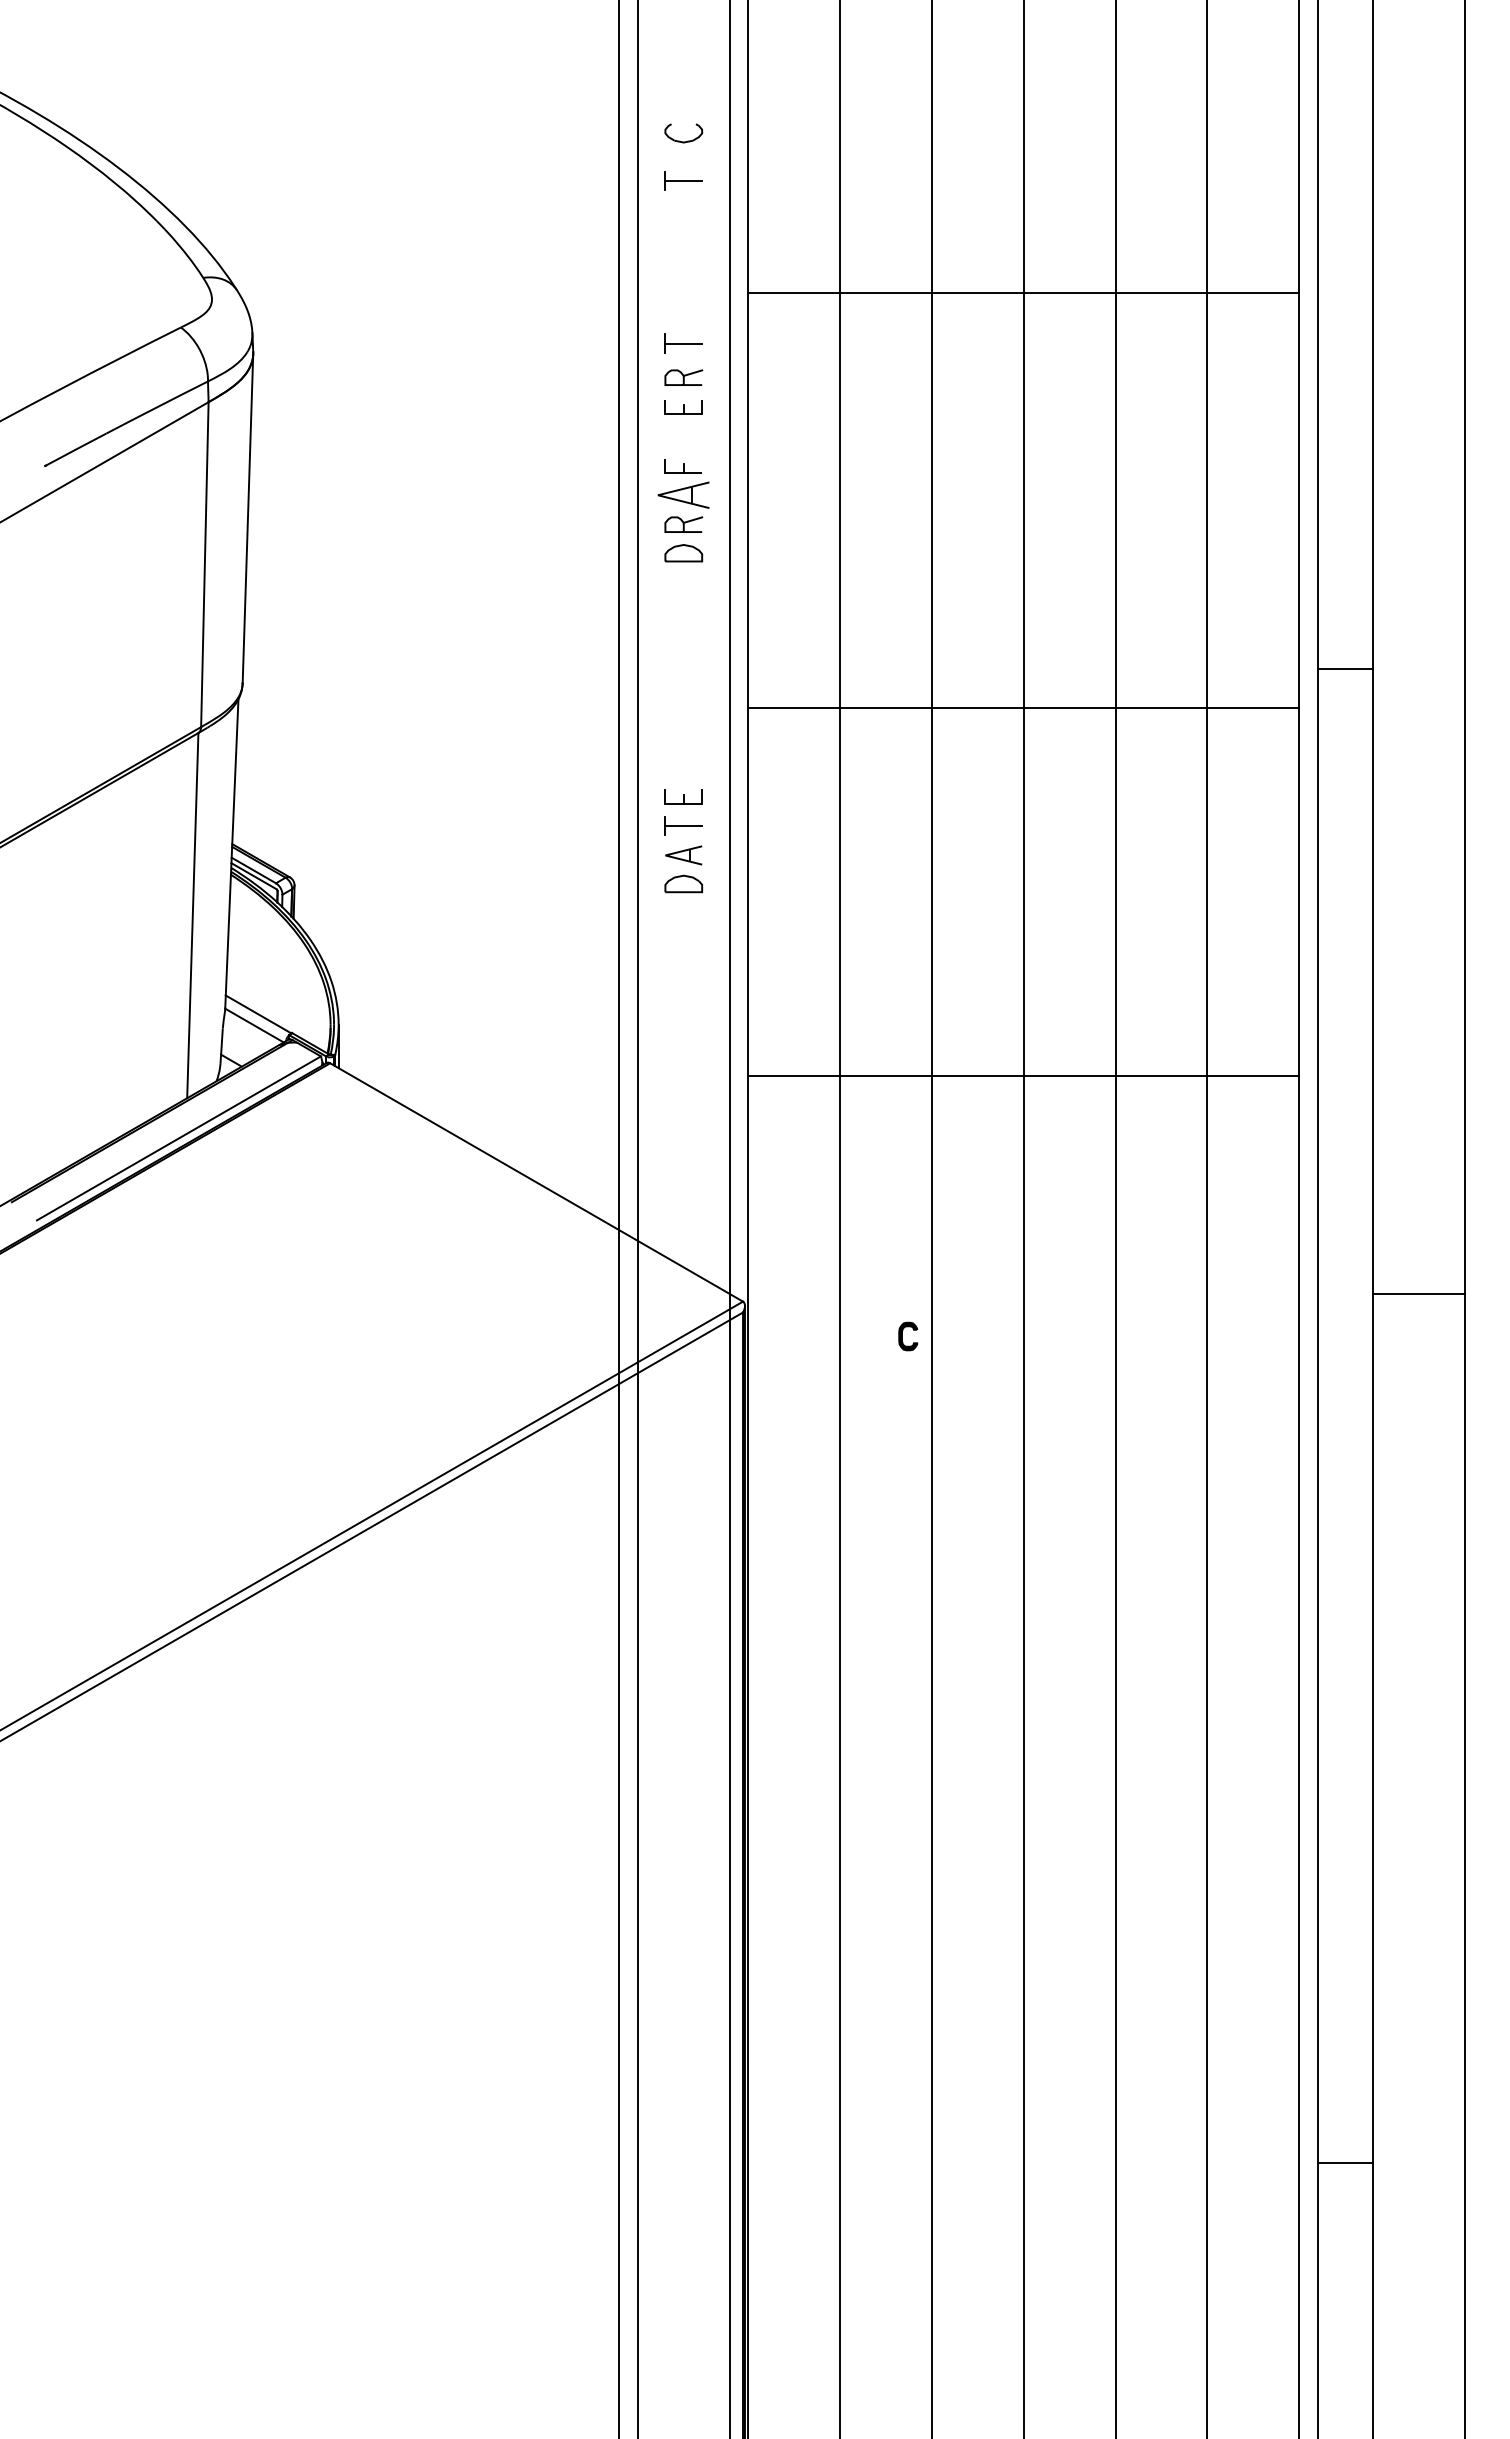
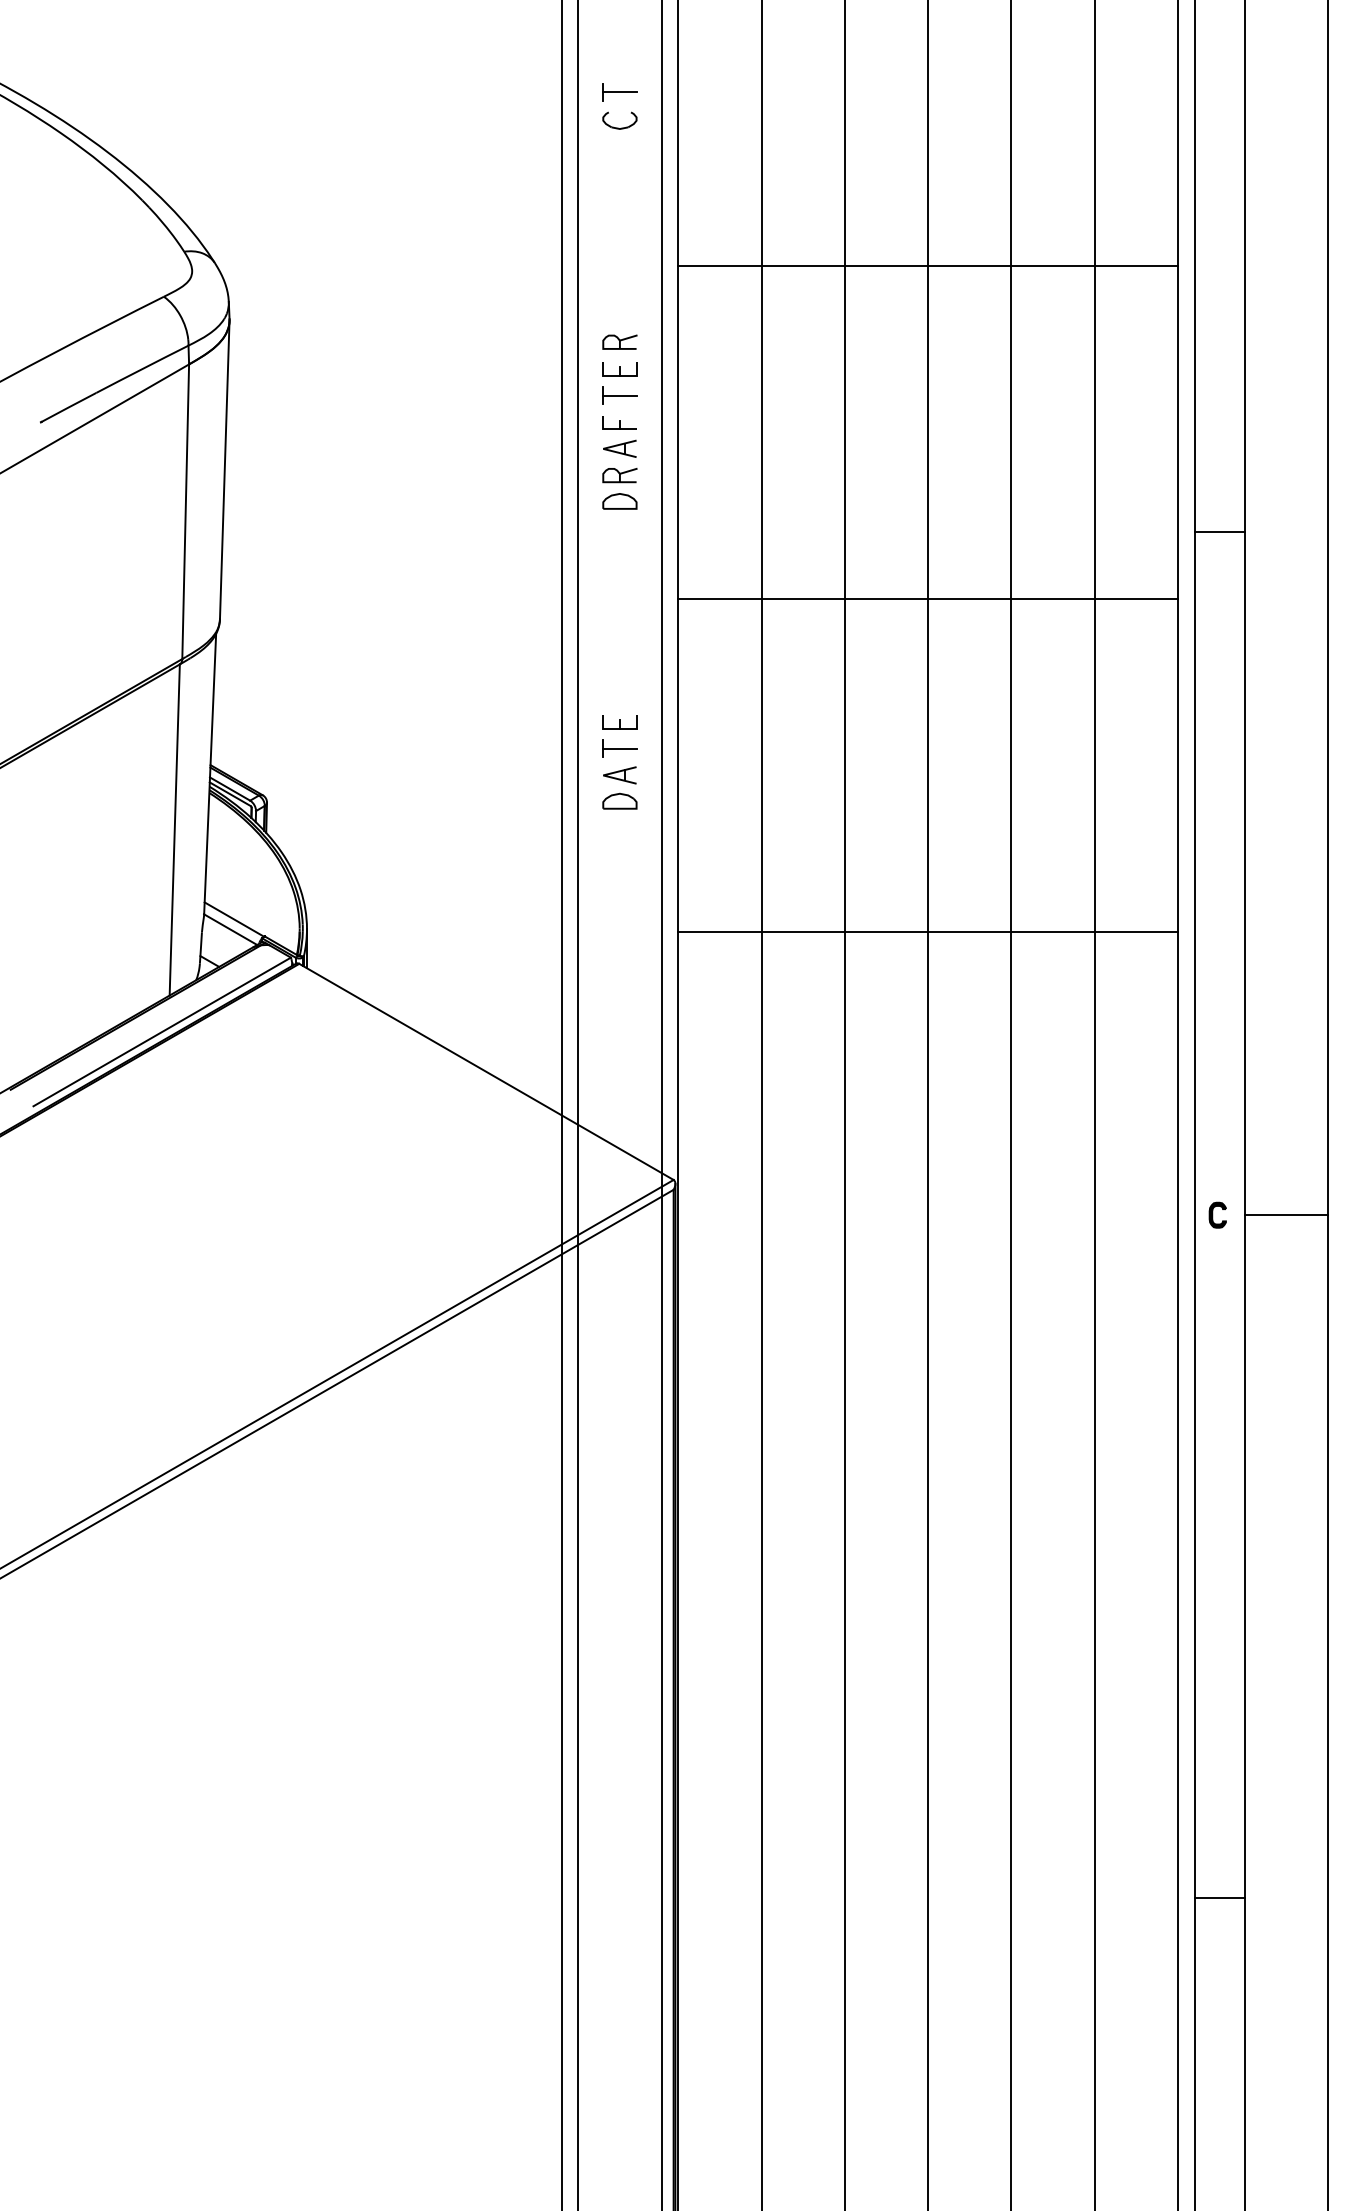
part: (683, 180) -> (619, 91), moved
part: (683, 343) -> (619, 395), moved
part: (683, 495) -> (619, 449), size x0.71
line: (1344, 669) -> (1218, 532), moved
line: (1023, 707) -> (927, 598), moved
line: (1023, 1076) -> (927, 932), moved
line: (1418, 1293) -> (1286, 1215), moved
part: (908, 1336) -> (1218, 1215), moved
line: (1344, 2162) -> (1218, 1897), moved

